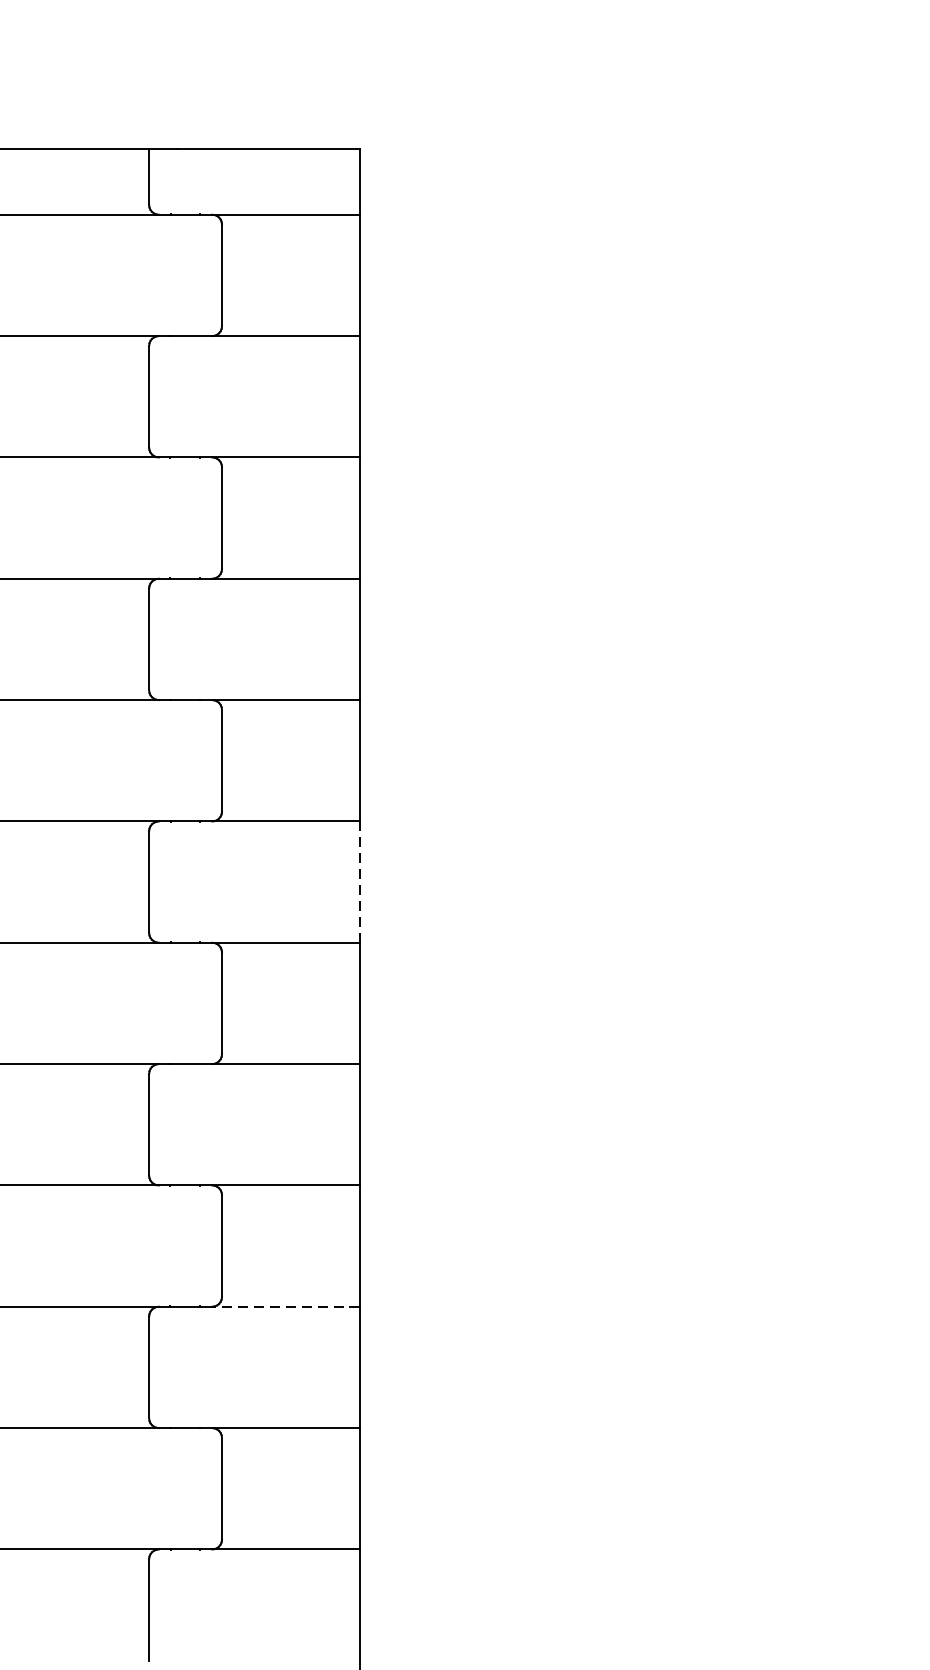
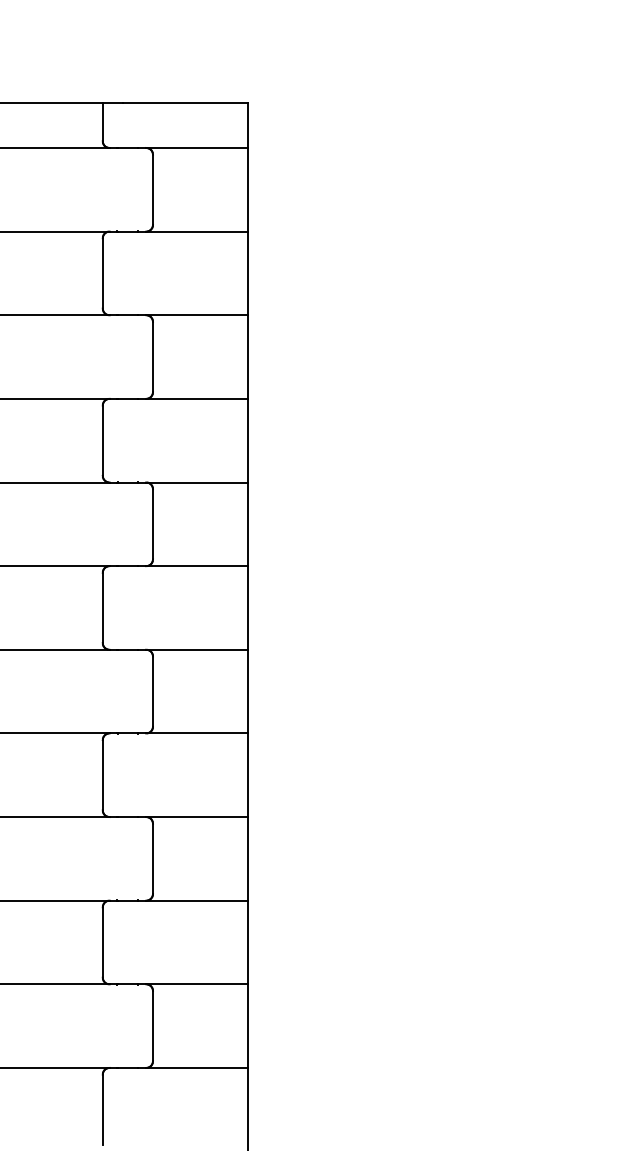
line: (359, 881) -> (247, 607), dashed -> solid
line: (286, 1306) -> (197, 900), dashed -> solid

